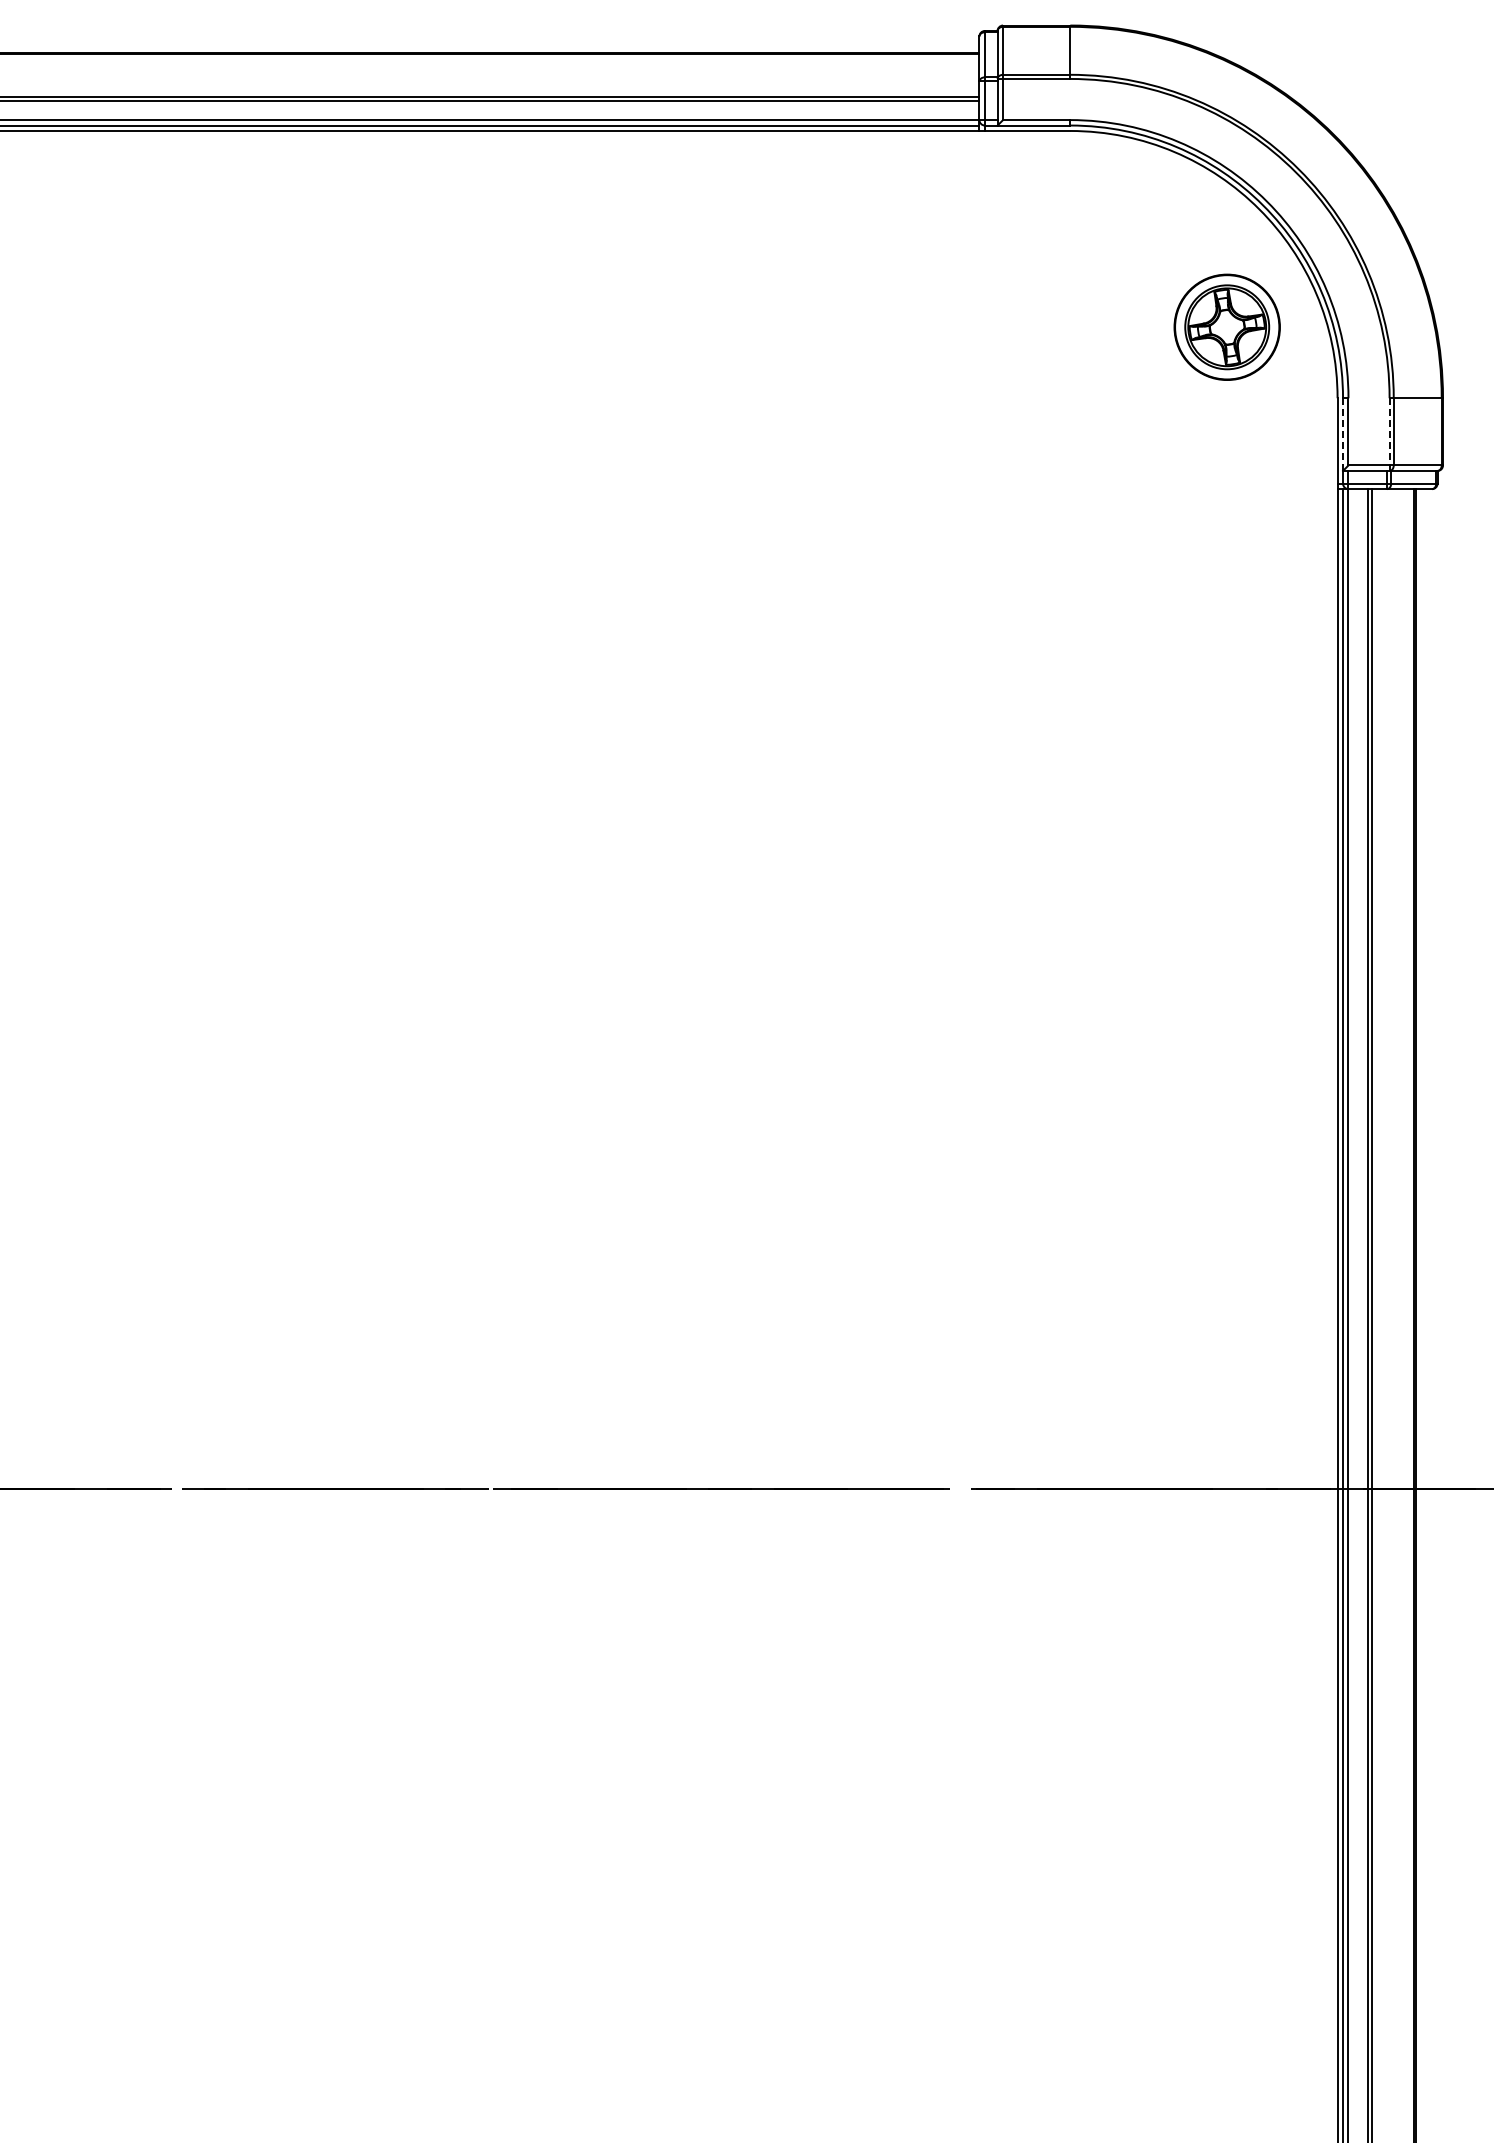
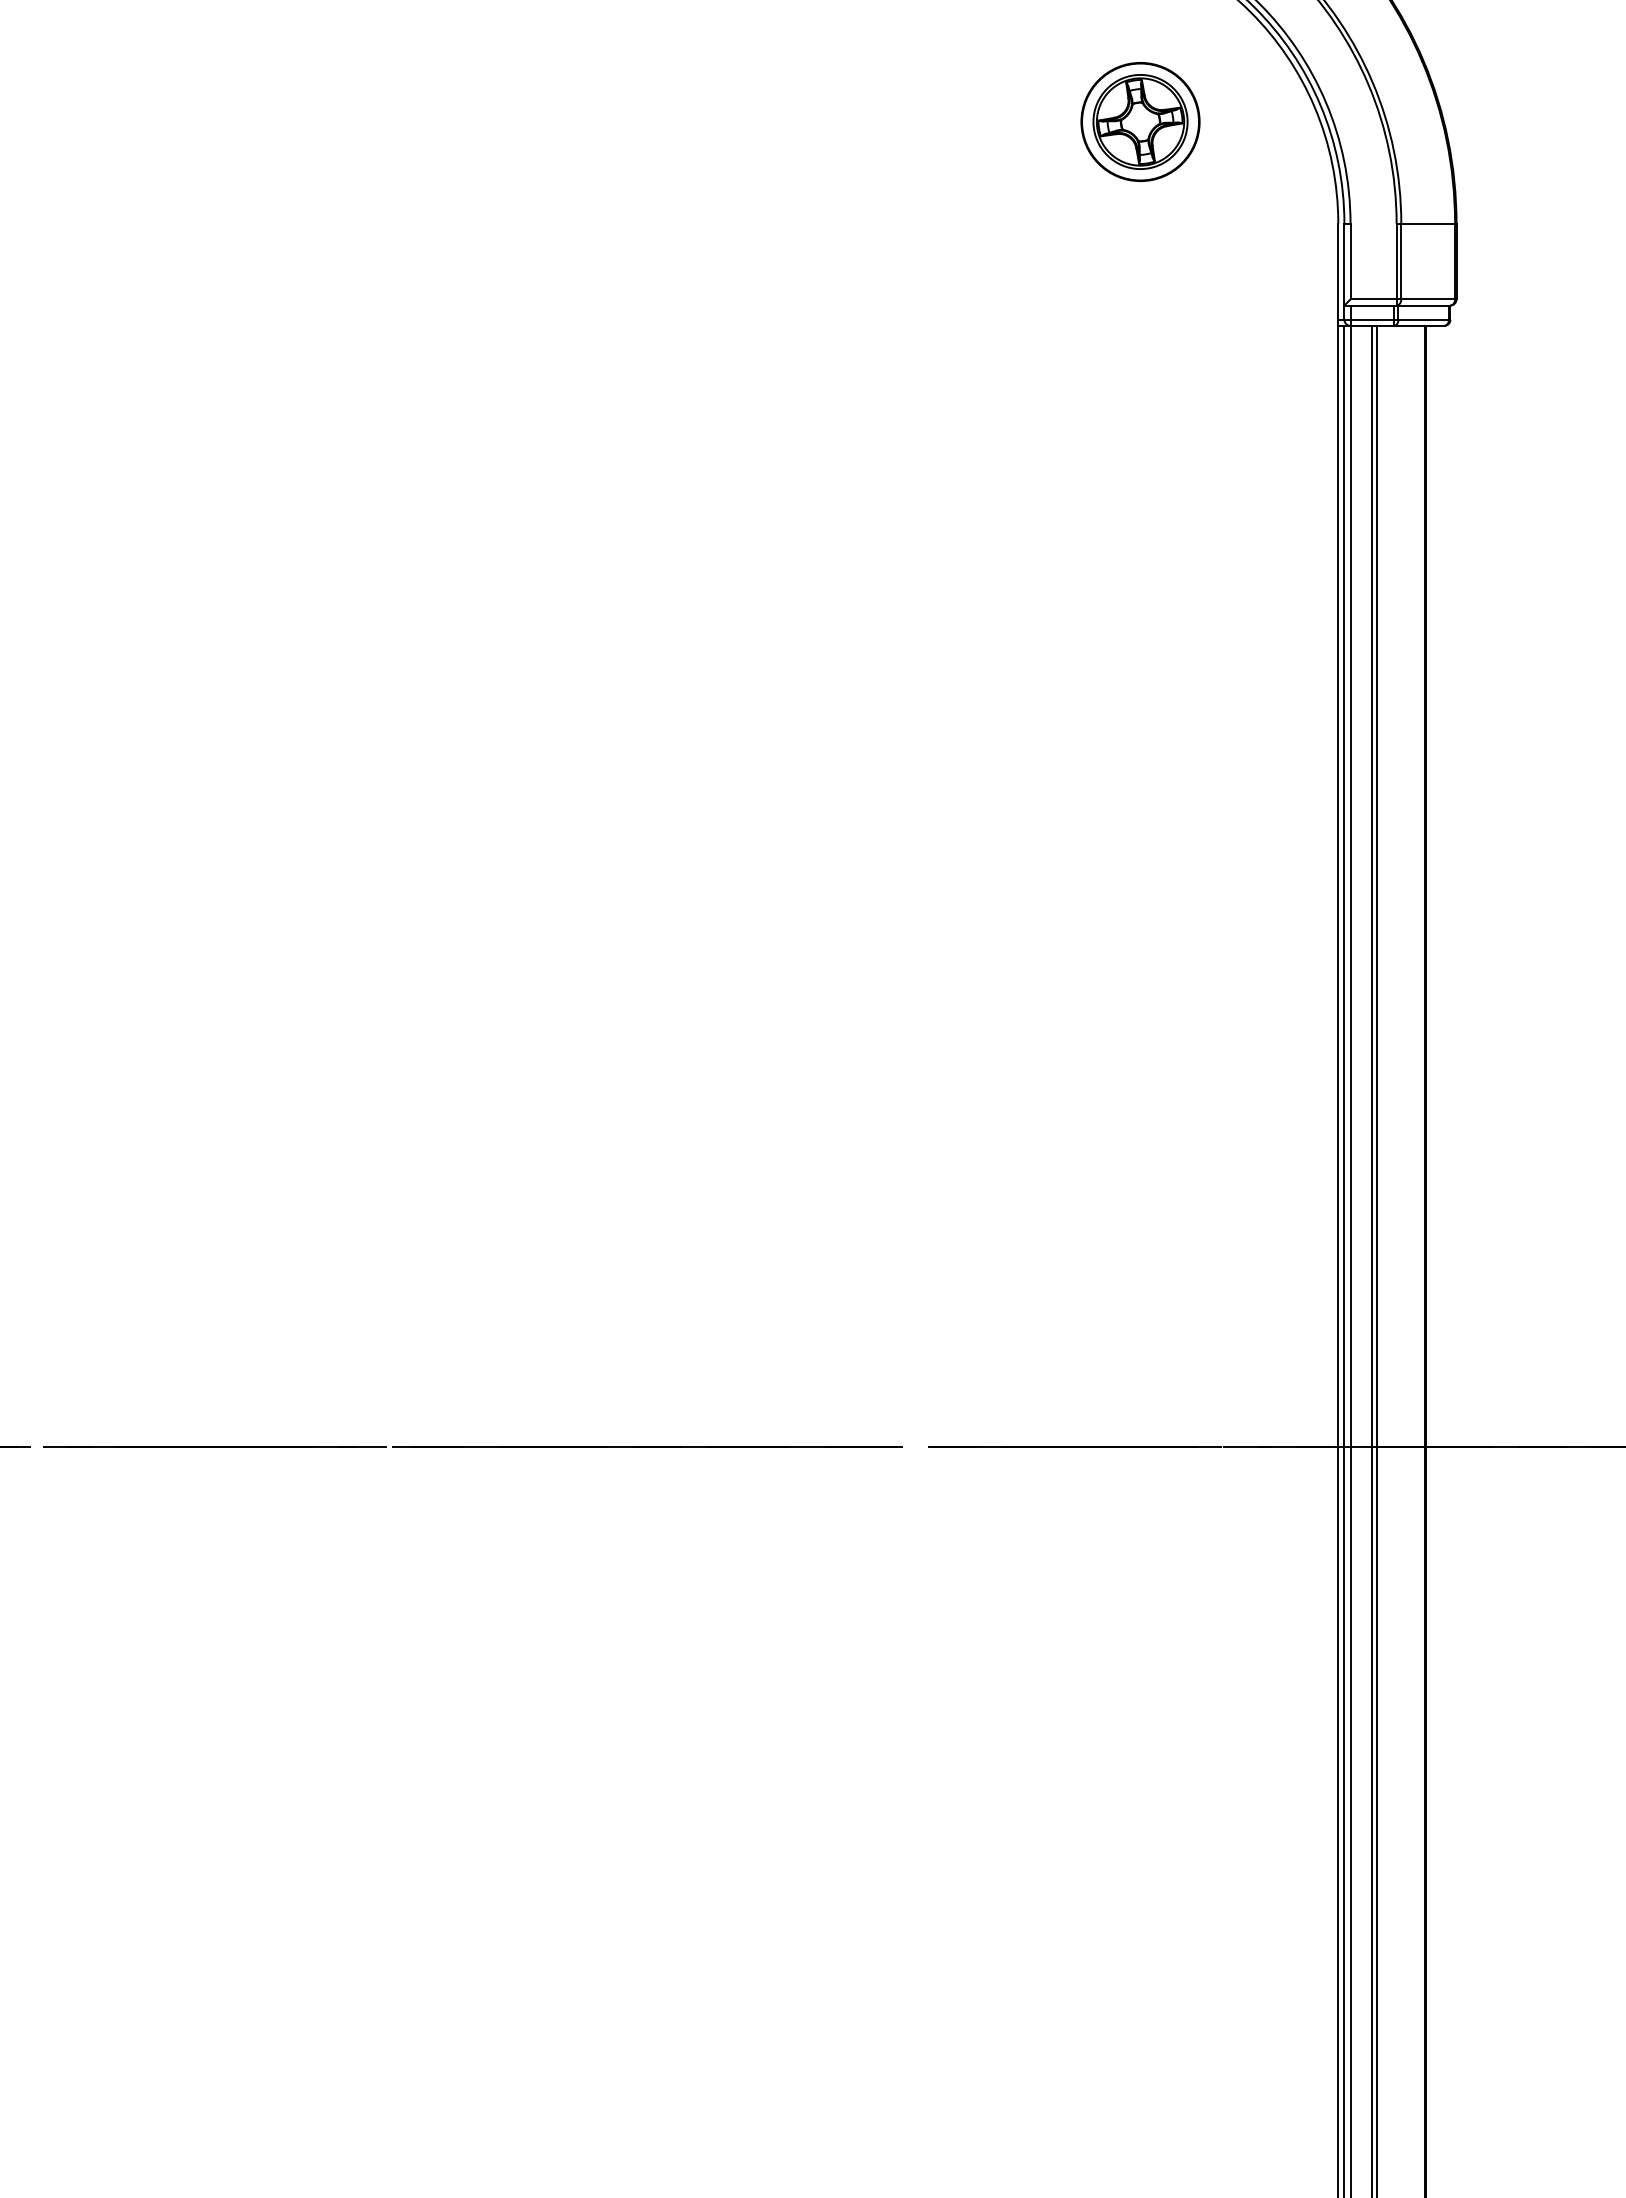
part: (1226, 326) -> (1139, 121), moved
line: (1389, 431) -> (1396, 261), dashed -> solid
line: (1343, 435) -> (1344, 265), dashed -> solid

